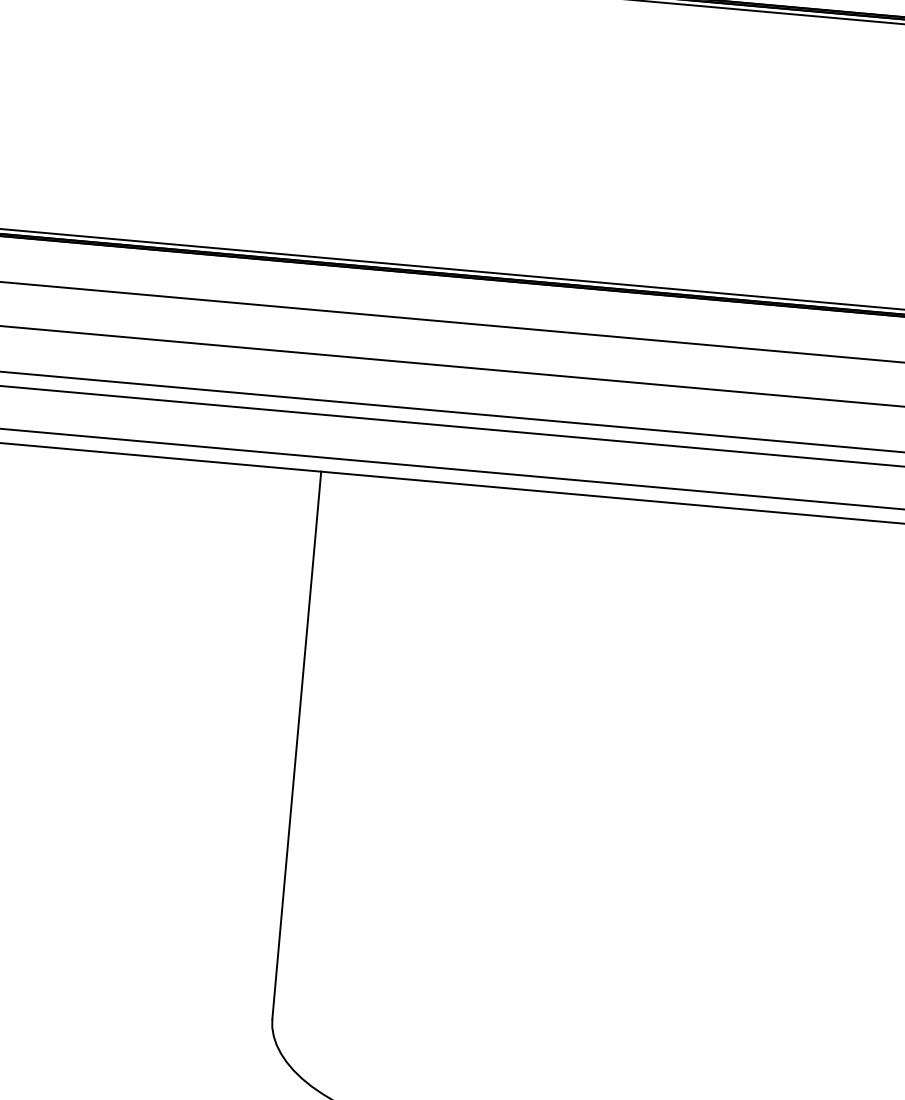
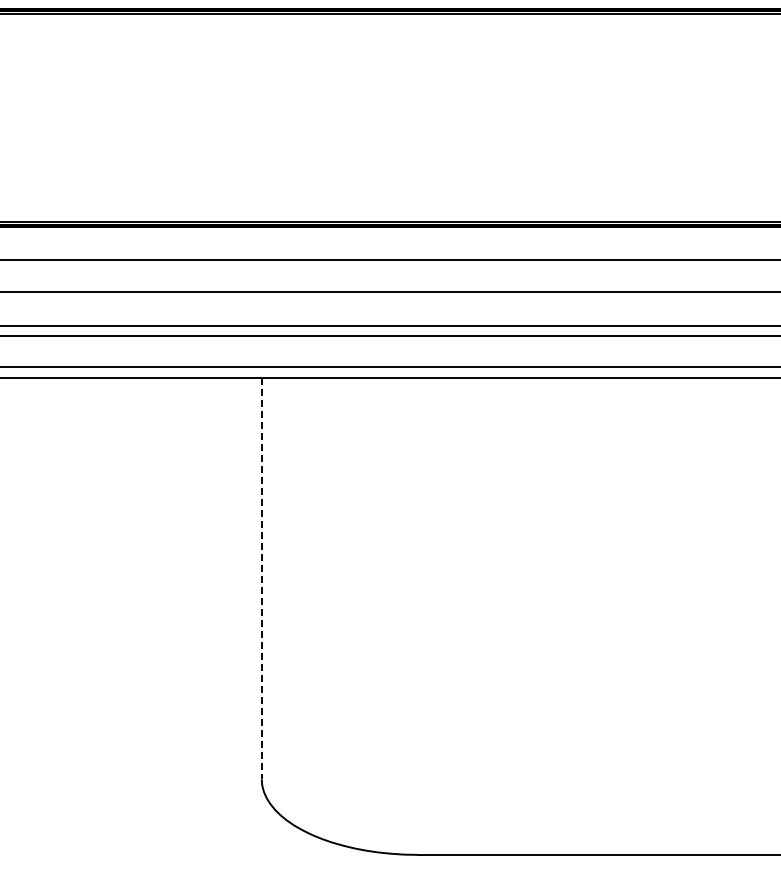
line: (296, 745) -> (261, 578), solid -> dashed

